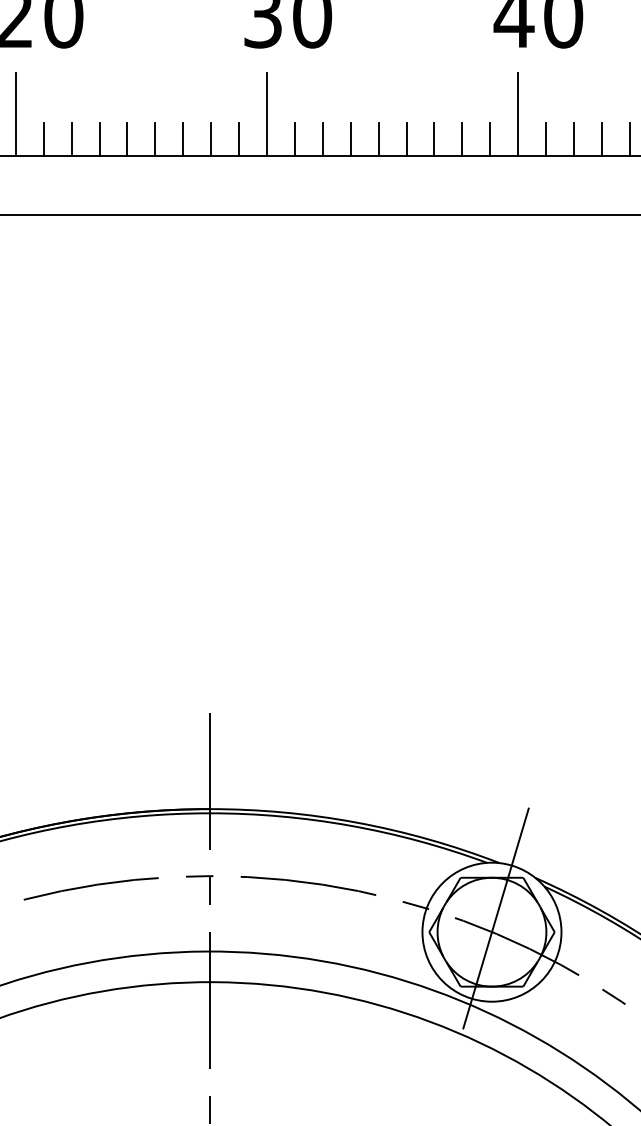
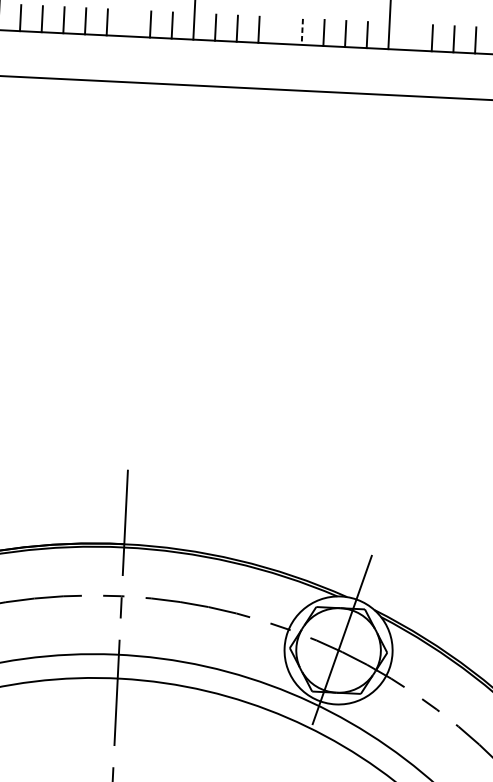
line: (183, 139) -> (129, 23), removed
line: (378, 139) -> (280, 30), removed
line: (406, 139) -> (302, 31), solid -> dashed
line: (546, 139) -> (411, 37), removed

